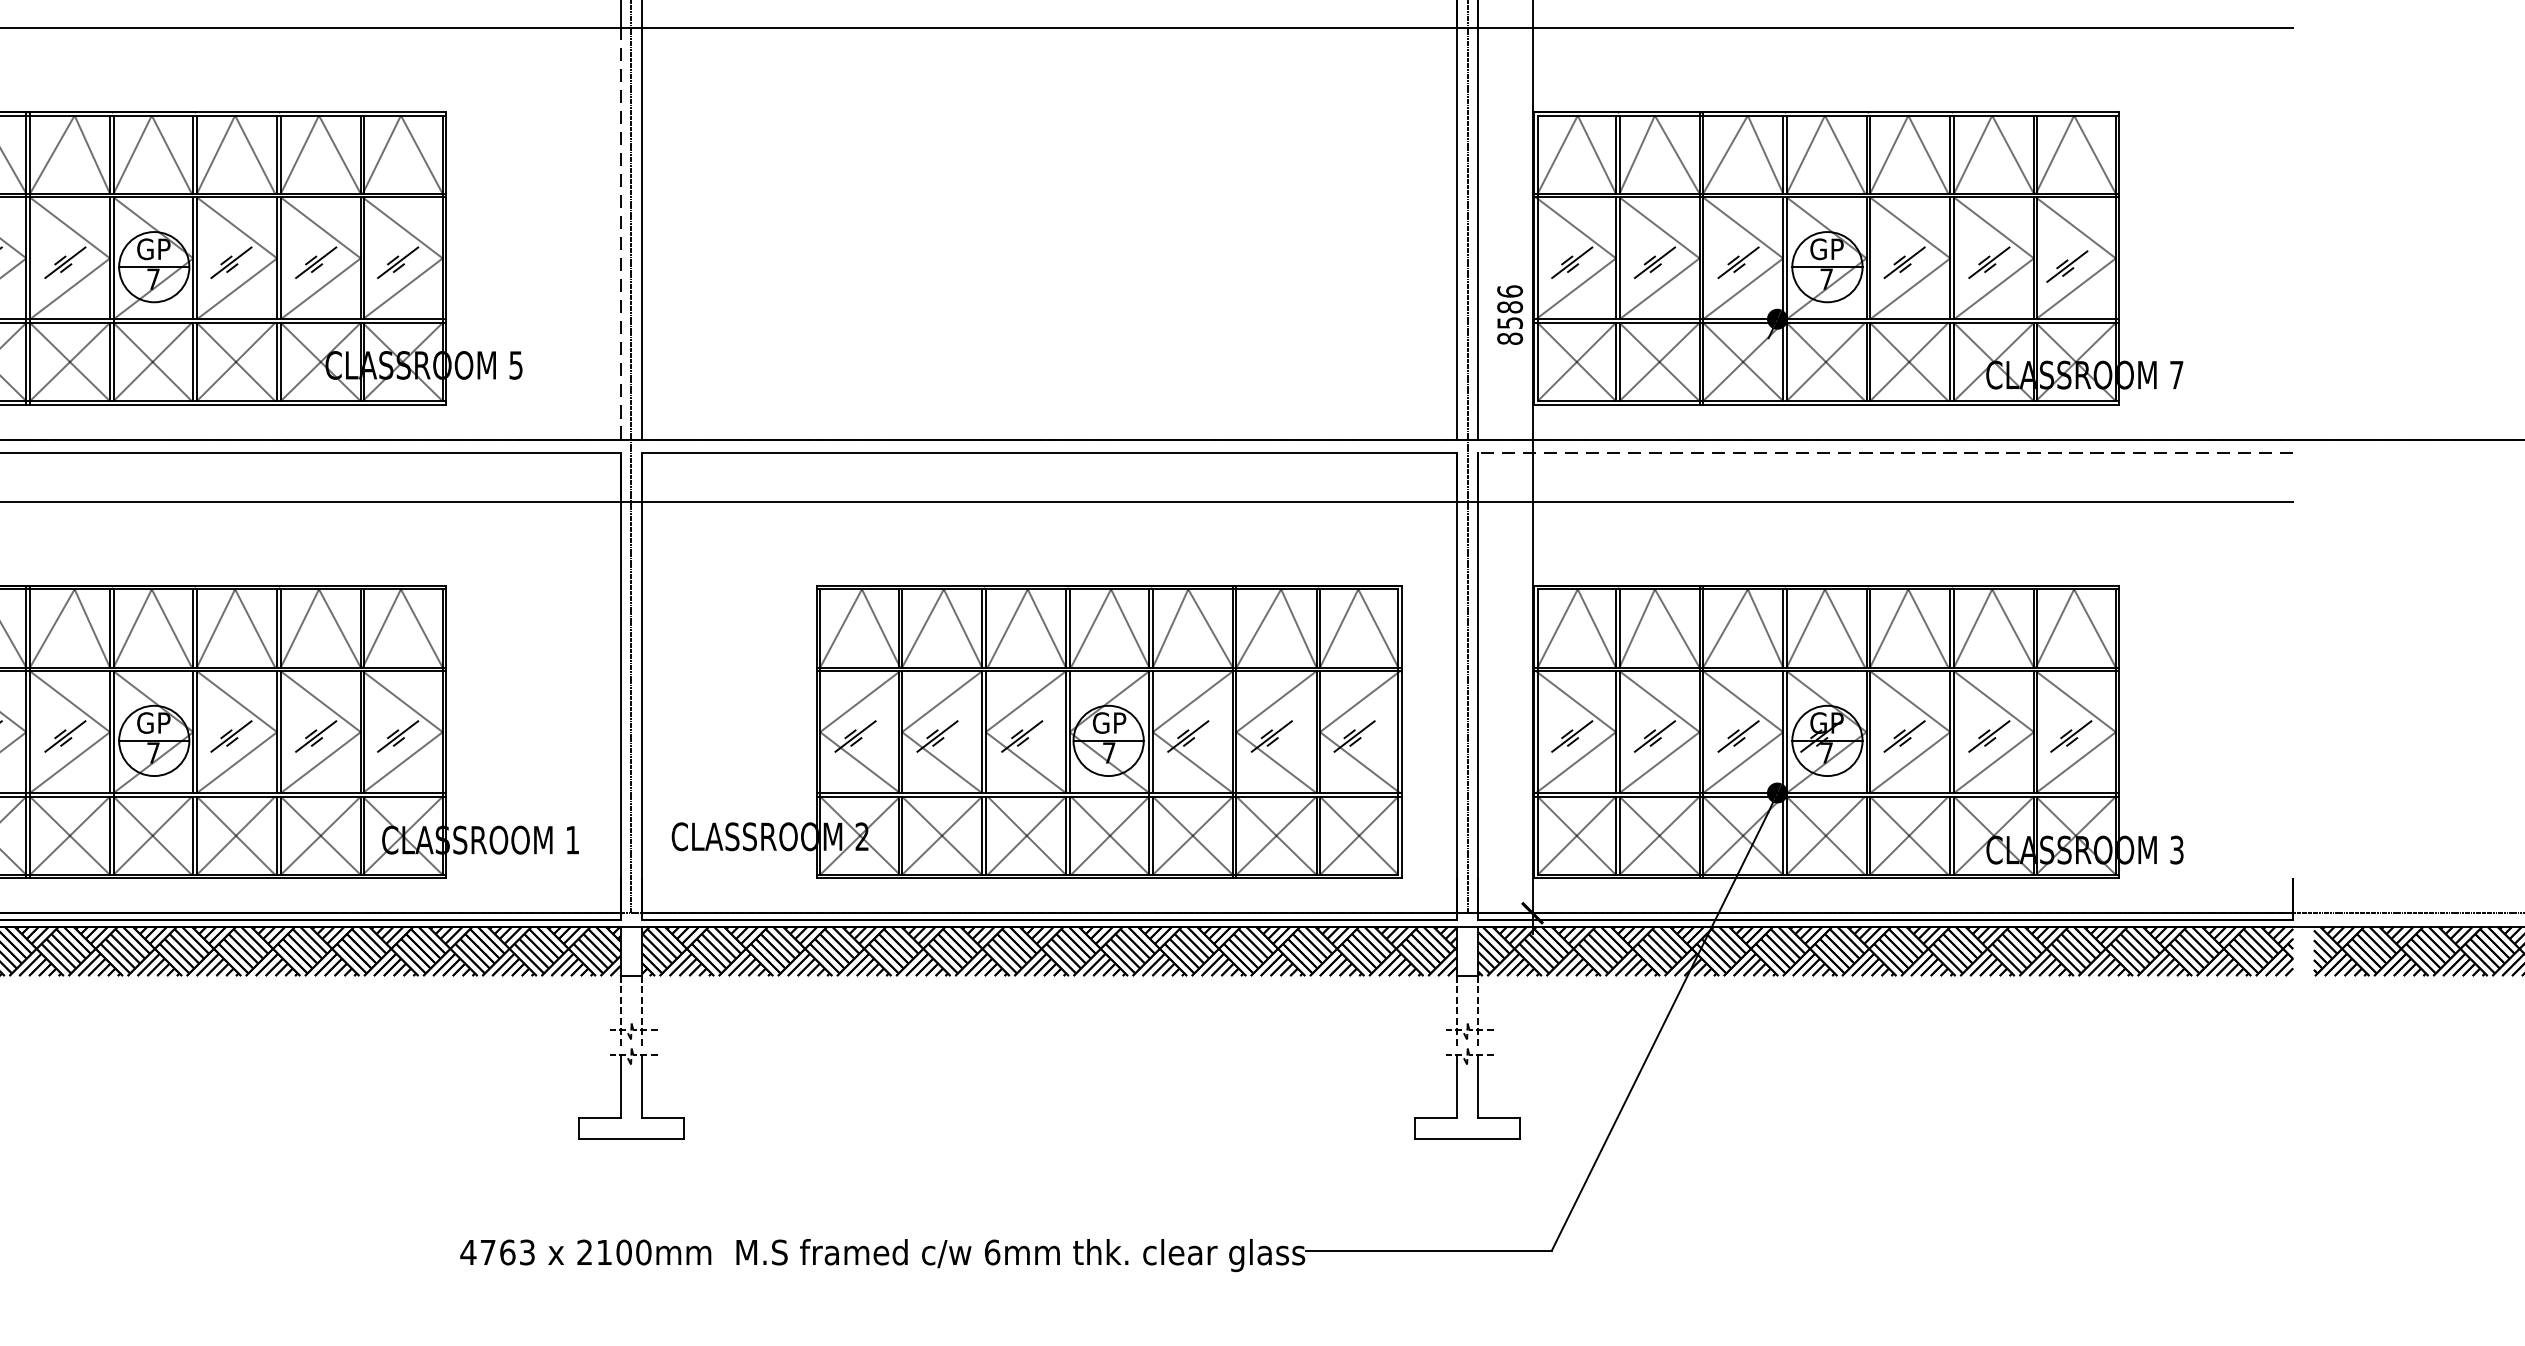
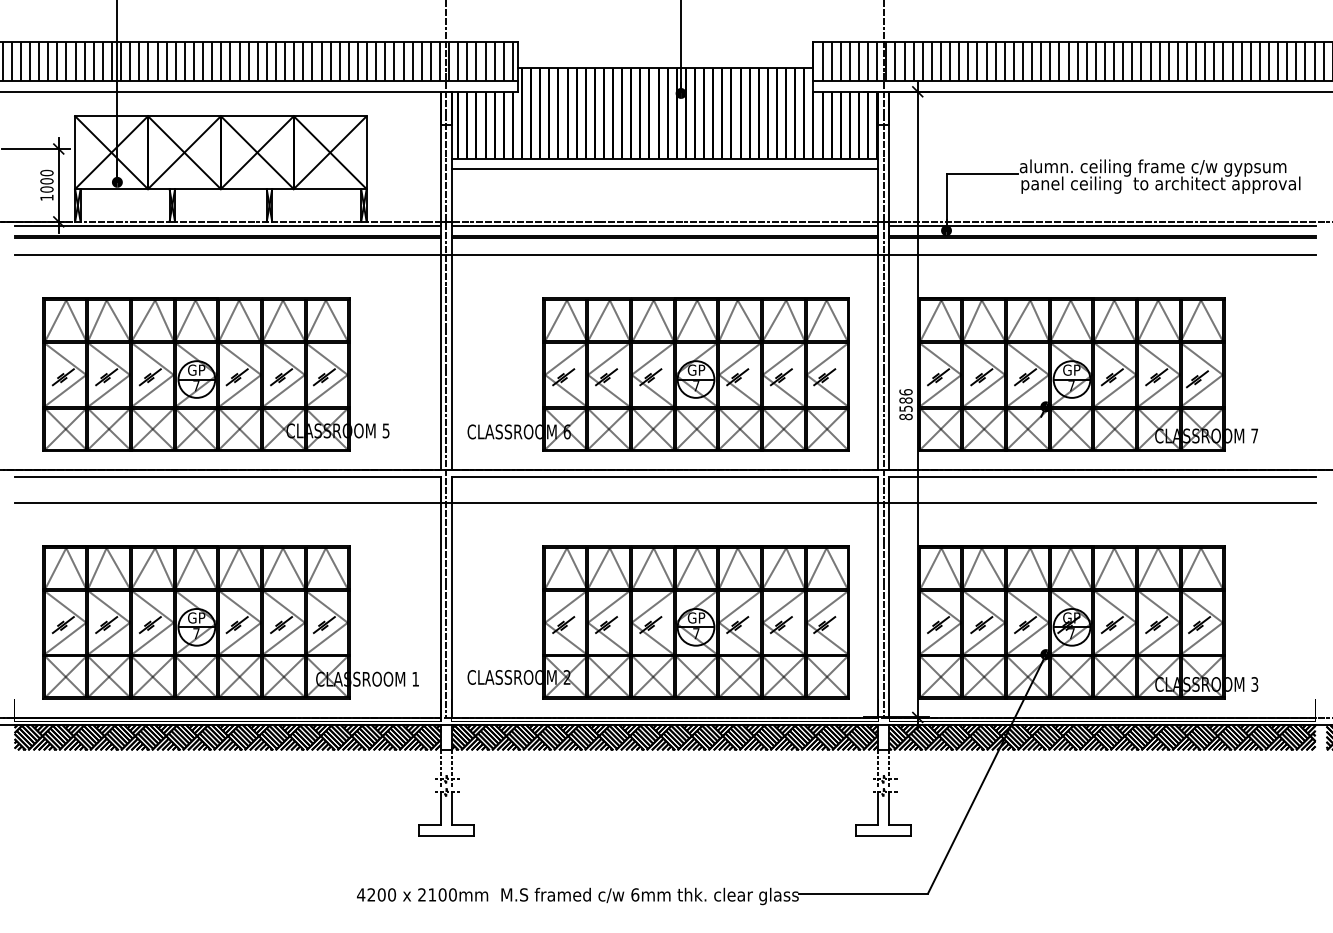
line: (620, 234) -> (440, 362), dashed -> solid
part: (1036, 257) -> (658, 374), added
line: (1883, 454) -> (1101, 477), dashed -> solid
text: (507, 1251) -> (381, 894), 4763 -> 4200

